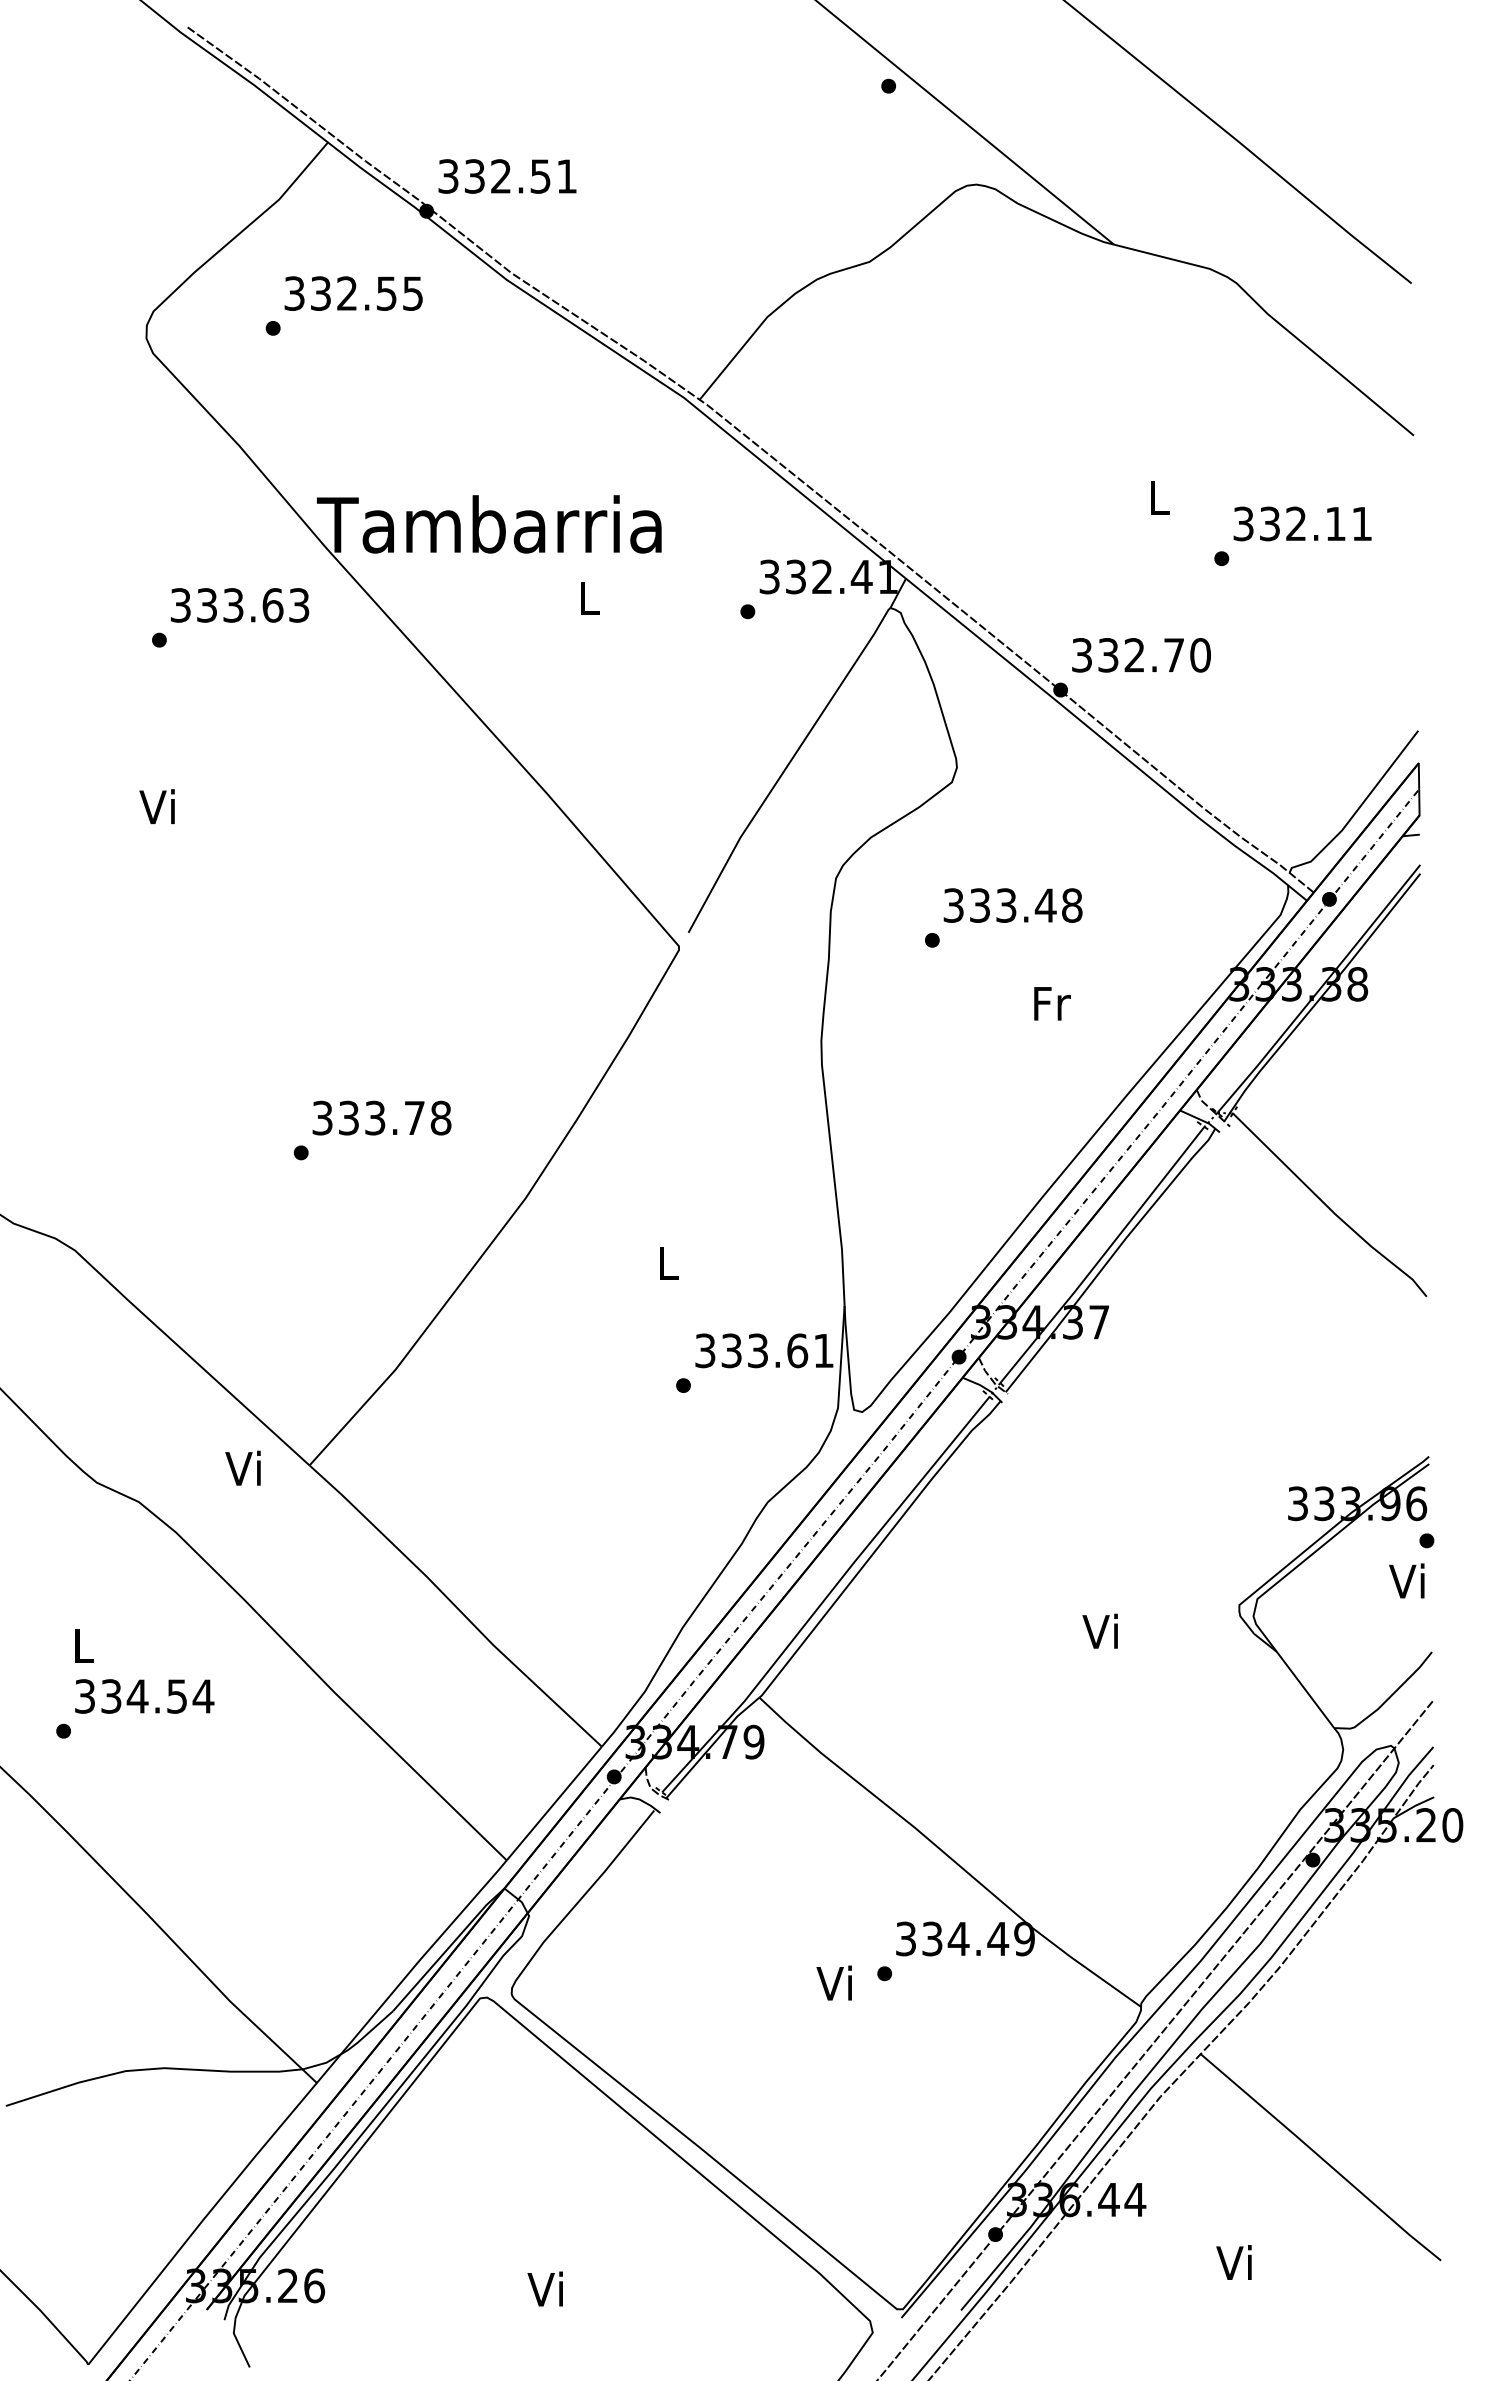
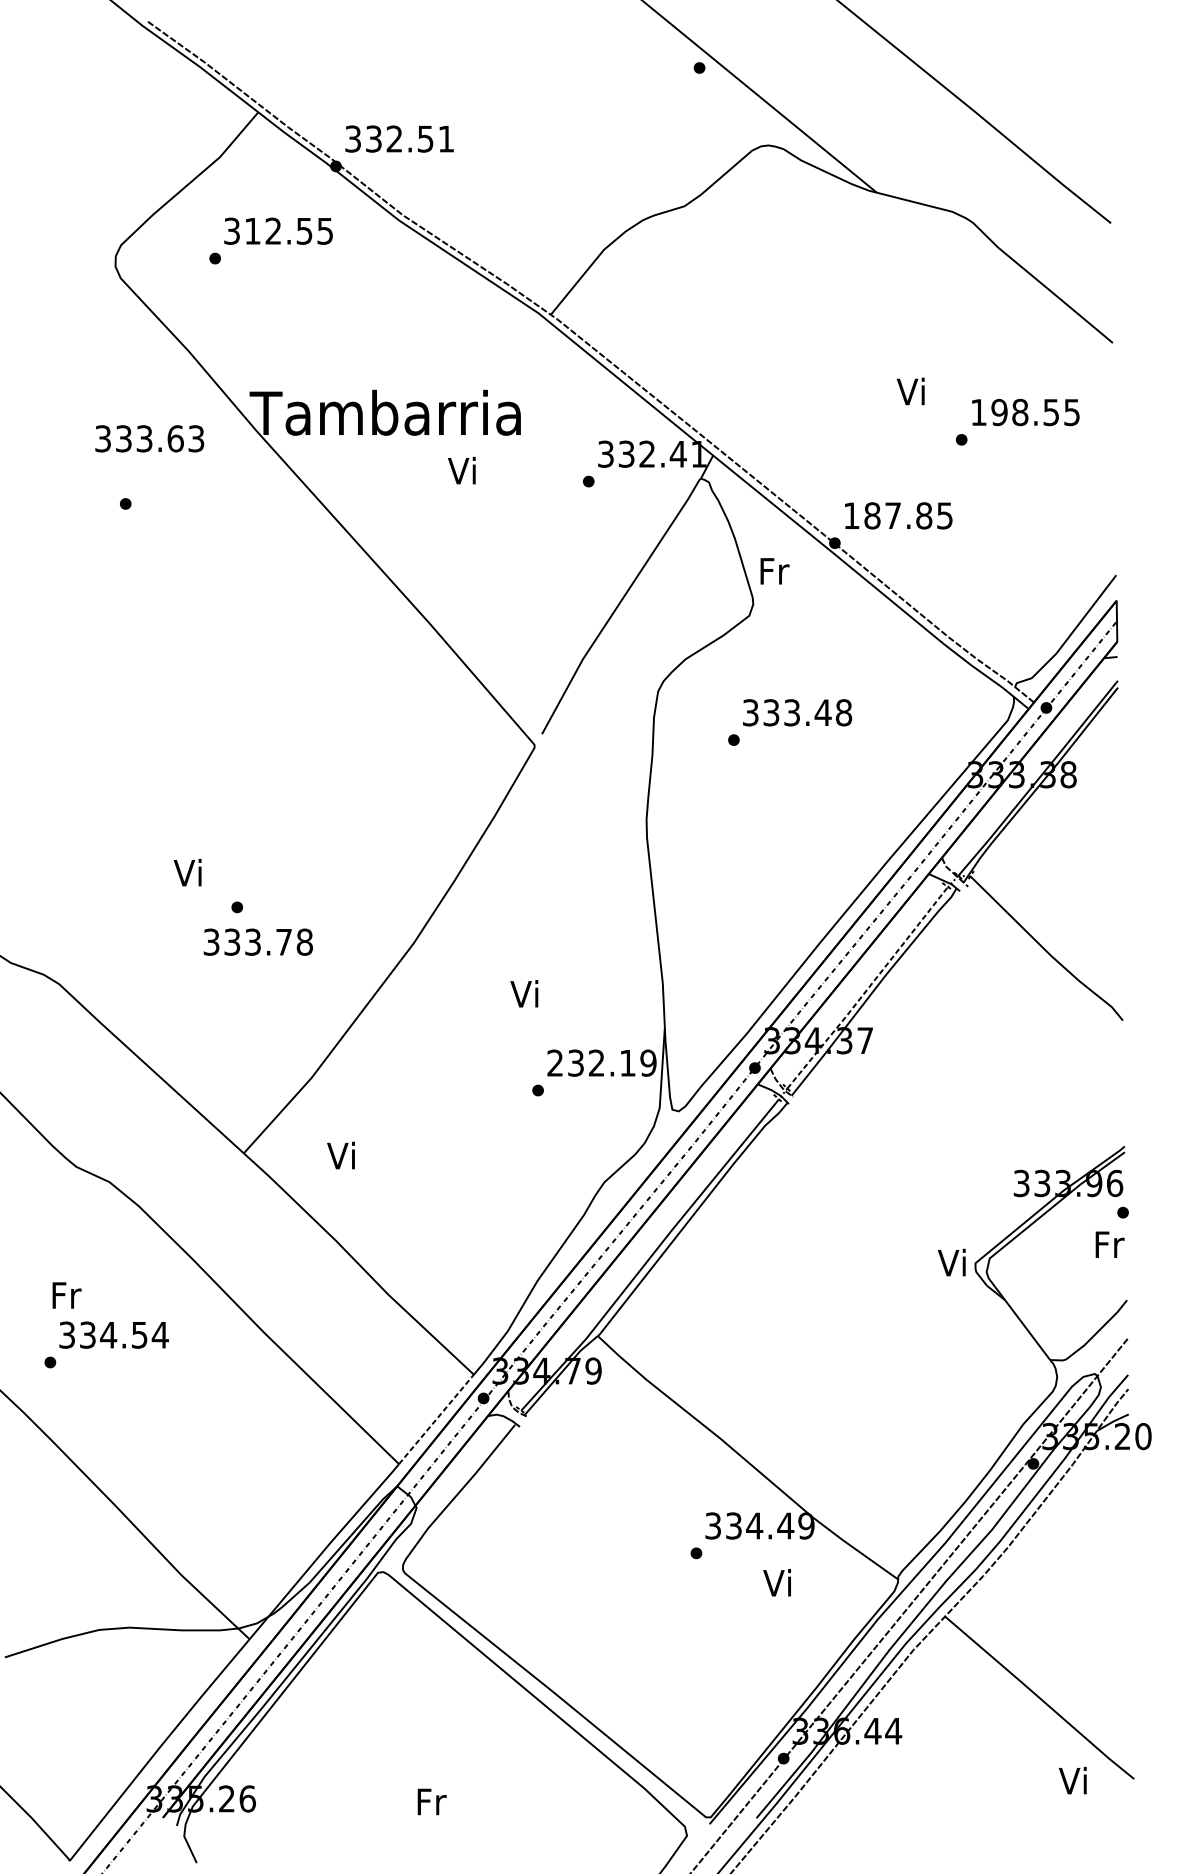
text: (320, 293) -> (252, 231), 332.55 -> 312.55
text: (1156, 496) -> (910, 390), L -> Vi
text: (1302, 523) -> (1025, 412), 332.11 -> 198.55
text: (586, 597) -> (461, 470), L -> Vi
text: (239, 605) -> (149, 438), moved
text: (1141, 655) -> (898, 516), 332.70 -> 187.85
text: (156, 806) -> (187, 872), moved
text: (1052, 1003) -> (774, 571), moved
text: (381, 1117) -> (257, 941), moved
line: (1103, 1255) -> (868, 988), solid -> dashed
text: (665, 1262) -> (523, 993), L -> Vi
text: (764, 1350) -> (601, 1062), 333.61 -> 232.19
text: (242, 1467) -> (340, 1154), moved
text: (1408, 1580) -> (1108, 1243), Vi -> Fr
text: (1099, 1630) -> (951, 1261), moved
text: (84, 1645) -> (66, 1295), L -> Fr
line: (554, 1803) -> (436, 1419), solid -> dashed
text: (833, 1982) -> (776, 1582), moved
text: (1233, 2262) -> (1072, 1780), moved
text: (547, 2288) -> (431, 1801), Vi -> Fr

